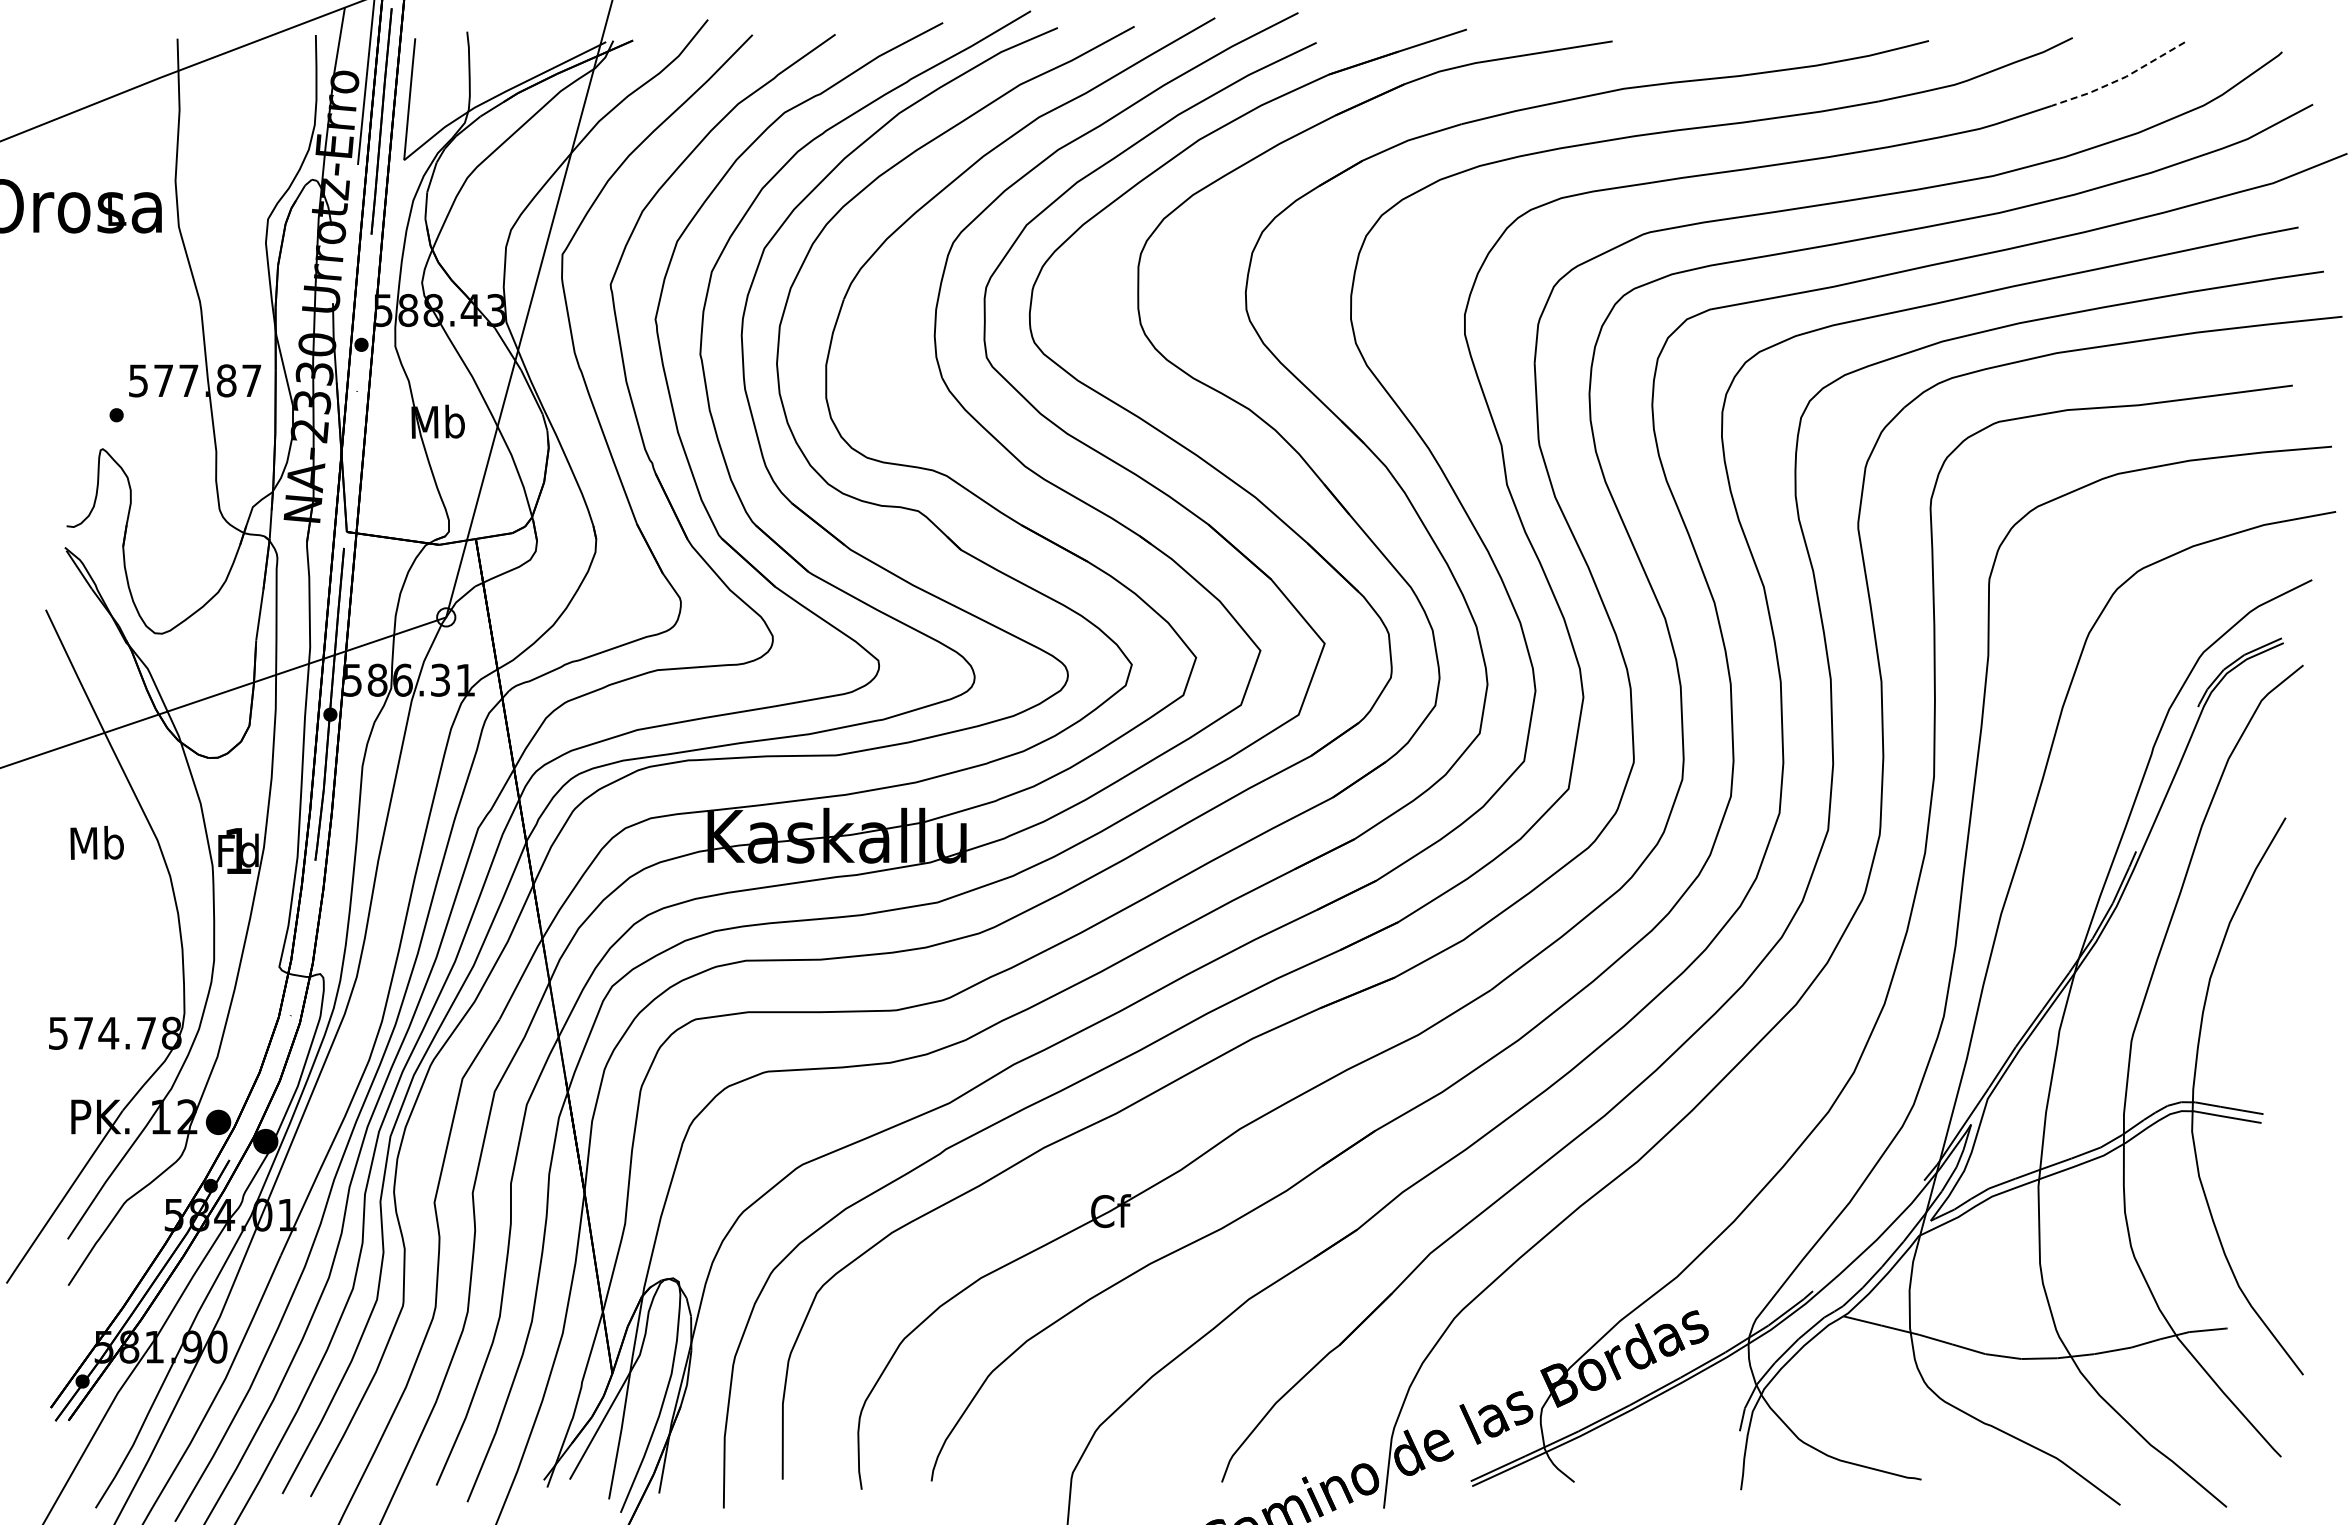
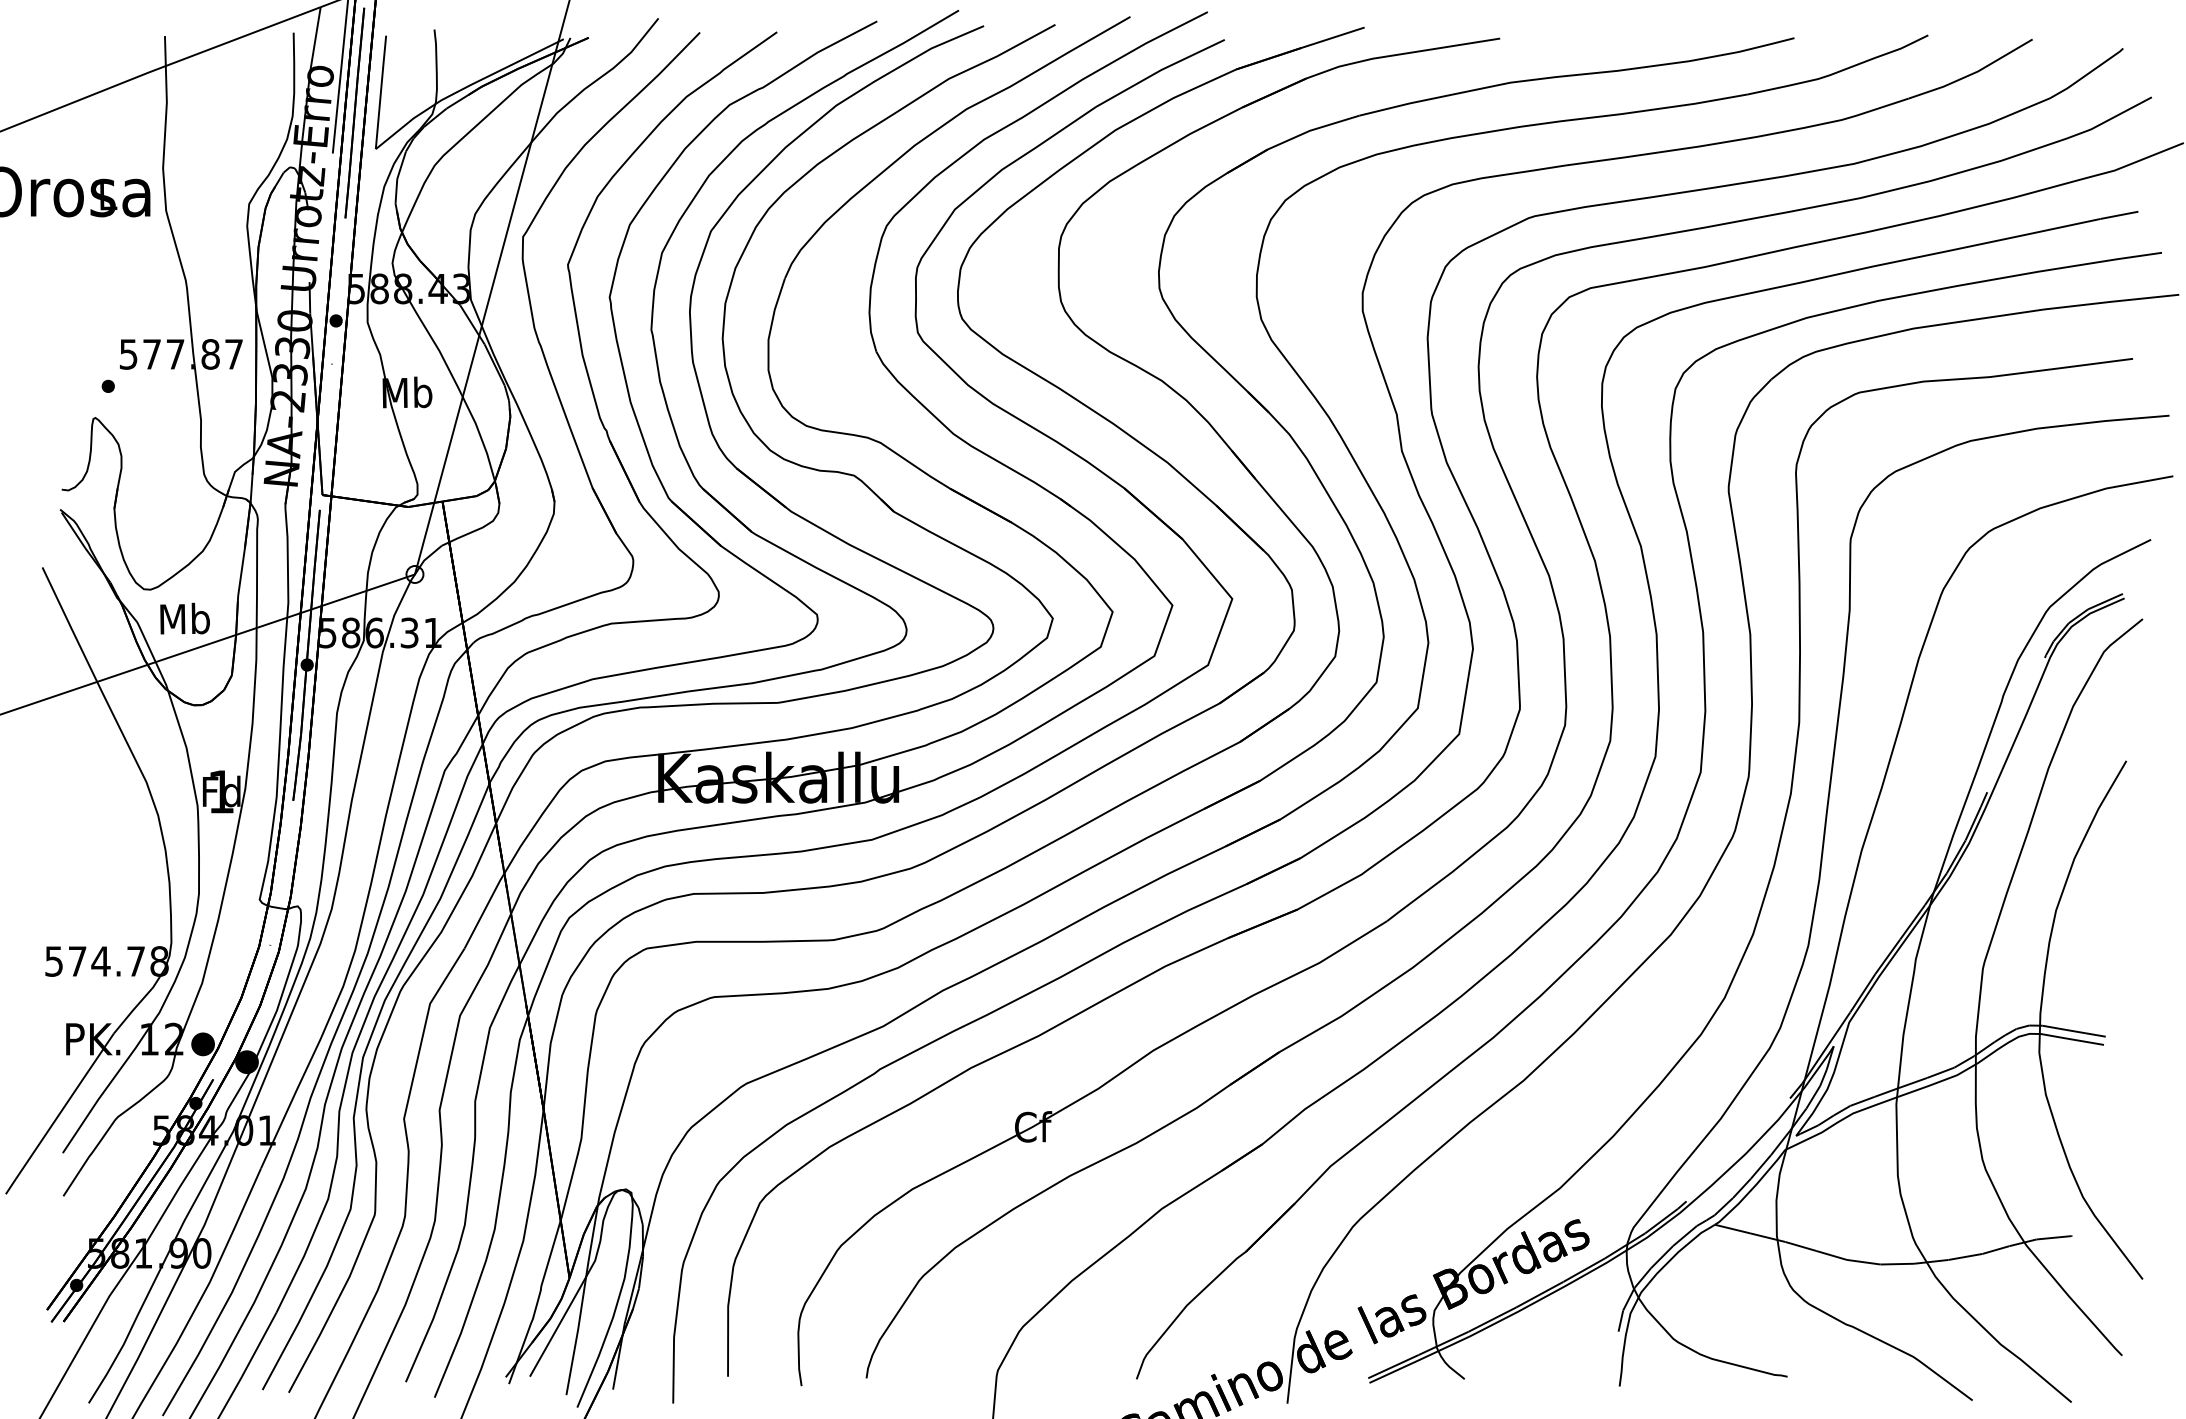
line: (2120, 79) -> (1972, 74), dashed -> solid
text: (96, 842) -> (184, 618), moved

